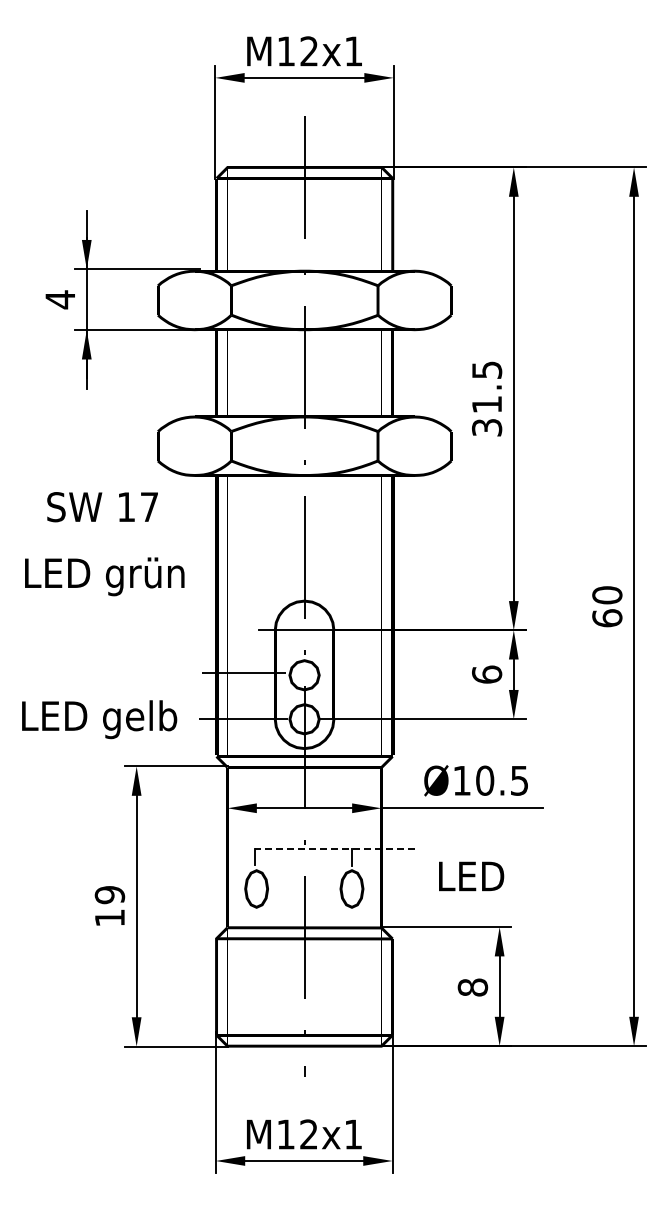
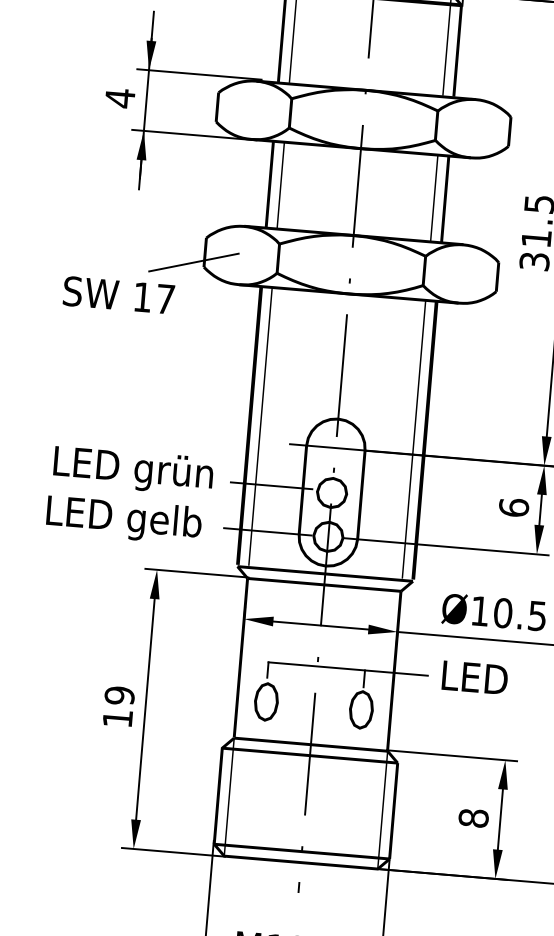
line: (147, 457) -> (193, 262), added
text: (102, 507) -> (118, 295), moved
text: (104, 576) -> (133, 470), moved
line: (335, 849) -> (348, 669), dashed -> solid
text: (471, 876) -> (475, 677), moved

